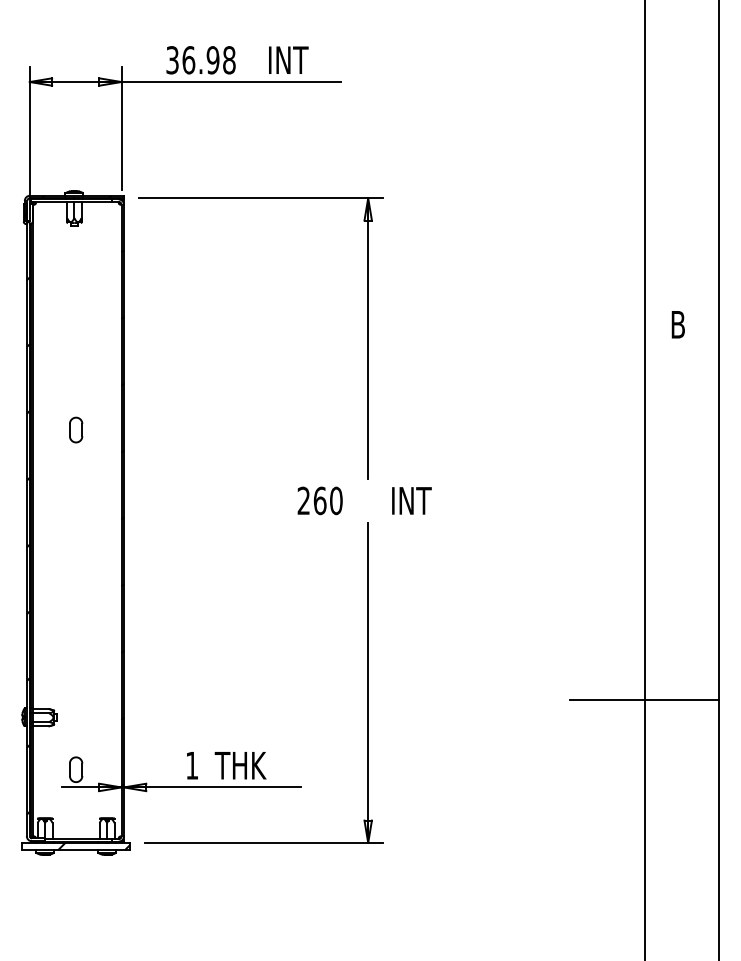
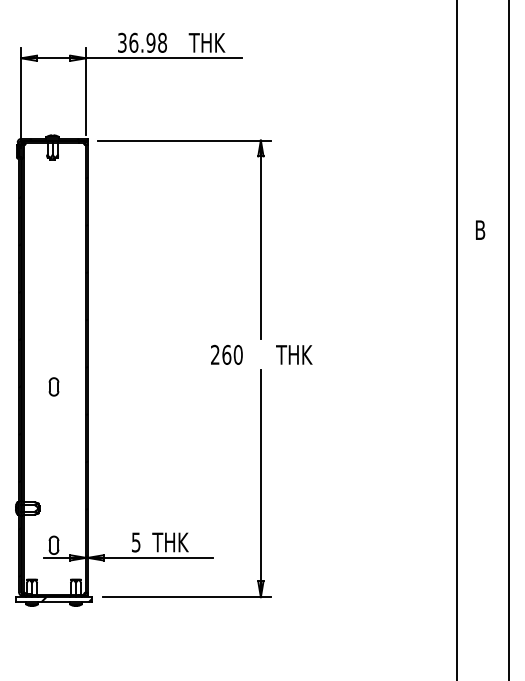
text: (292, 59) -> (207, 42), INT -> THK
part: (76, 429) -> (54, 386), moved
text: (415, 500) -> (294, 354), INT -> THK
line: (644, 700) -> (456, 496), removed
text: (192, 765) -> (136, 542), 1 -> 5

